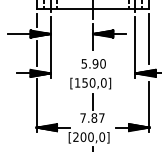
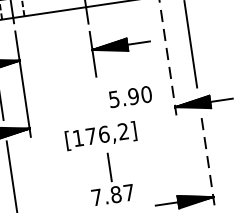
line: (135, 47) -> (169, 62), solid -> dashed
text: (93, 63) -> (130, 96), moved
text: (94, 82) -> (107, 133), [150,0] -> [176,2]
line: (149, 107) -> (208, 162), solid -> dashed

